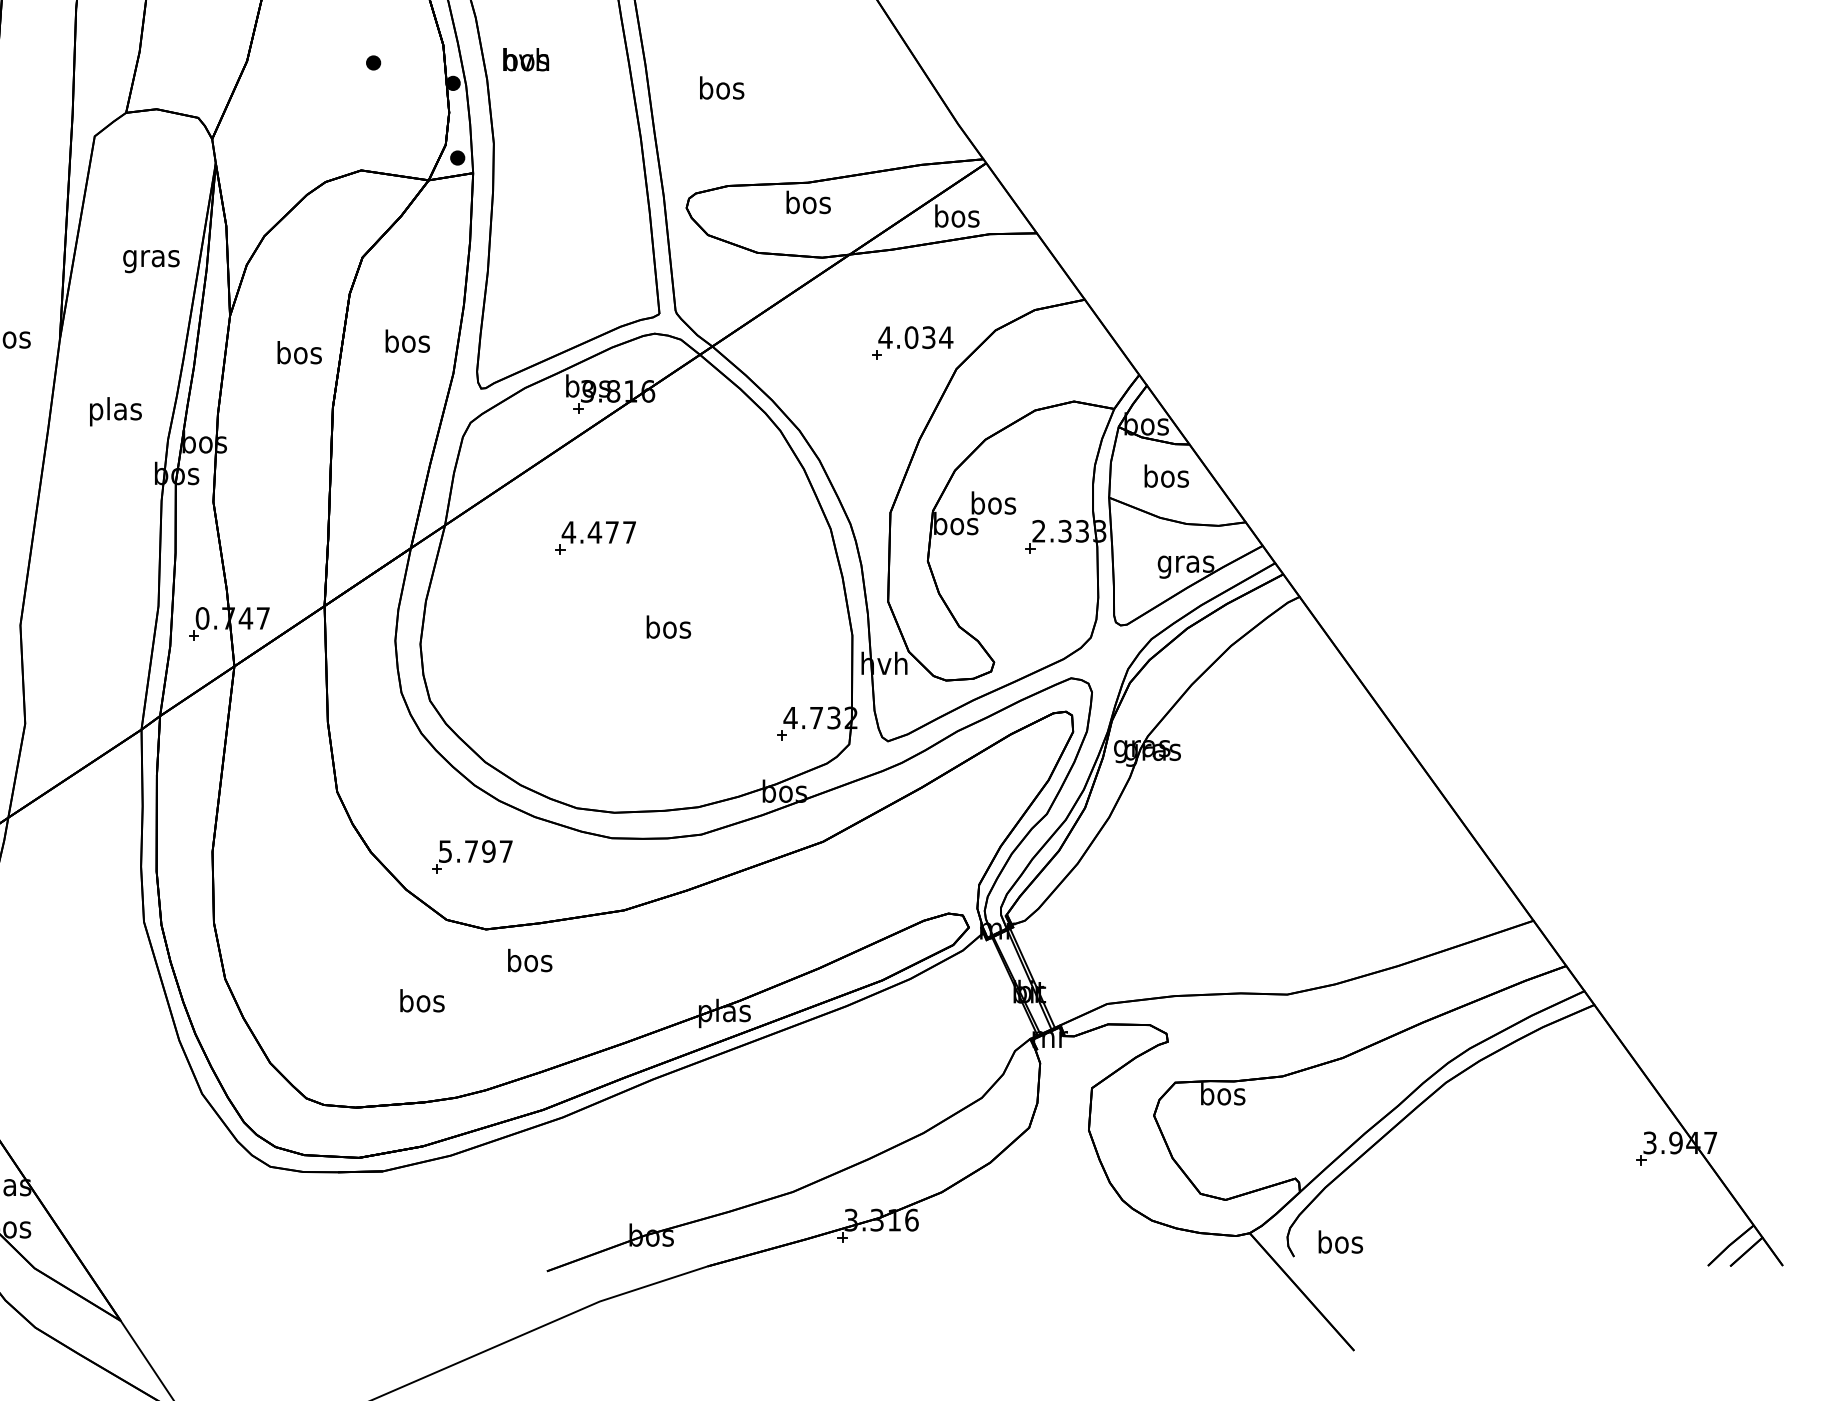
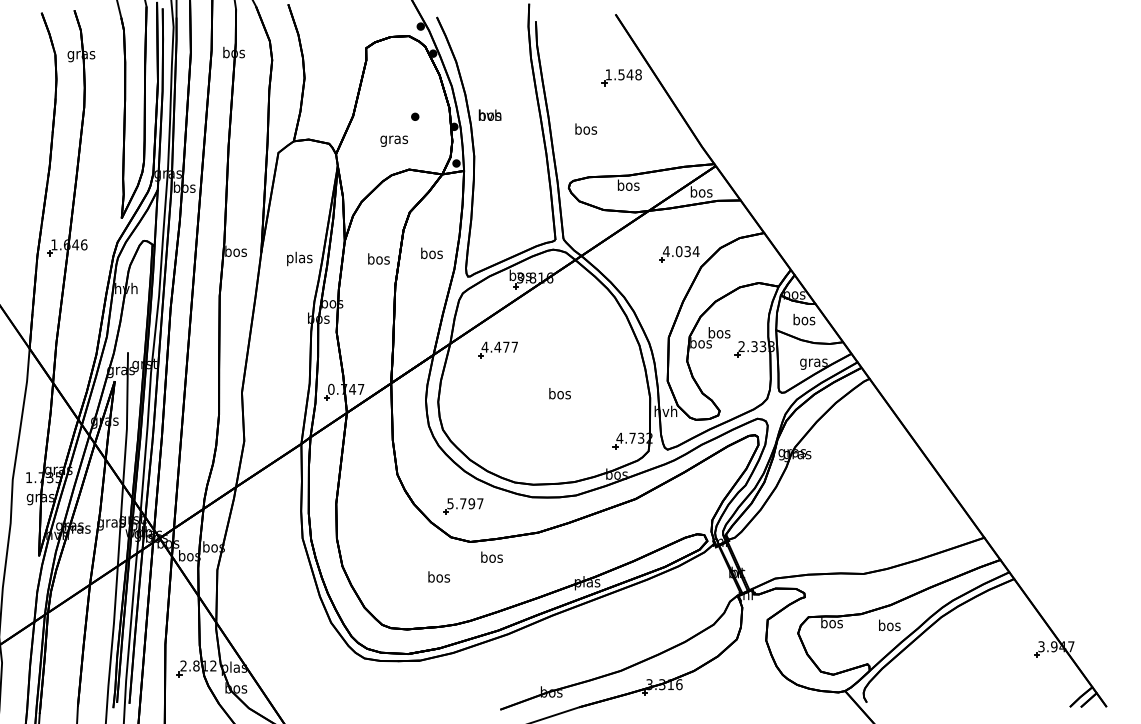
text: (149, 259) -> (393, 140), moved
text: (115, 410) -> (299, 258), moved
part: (594, 537) -> (497, 349), moved
text: (1340, 1242) -> (889, 625), moved

